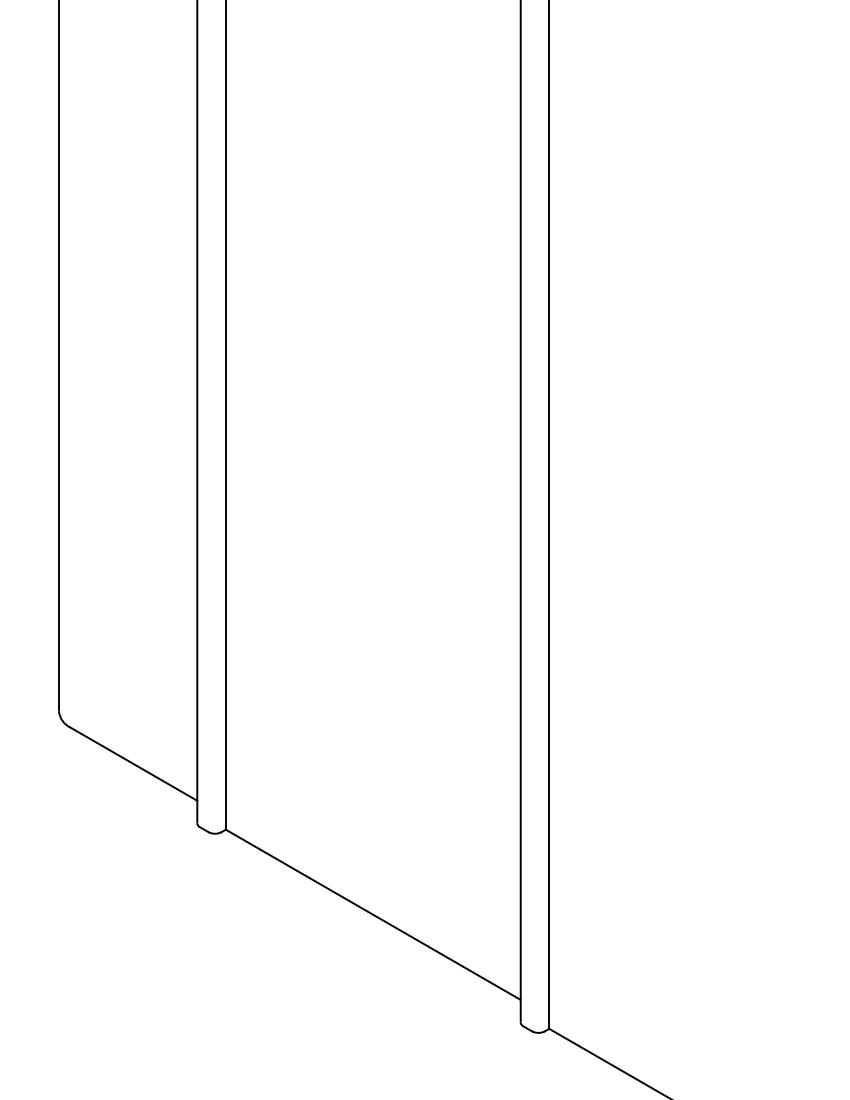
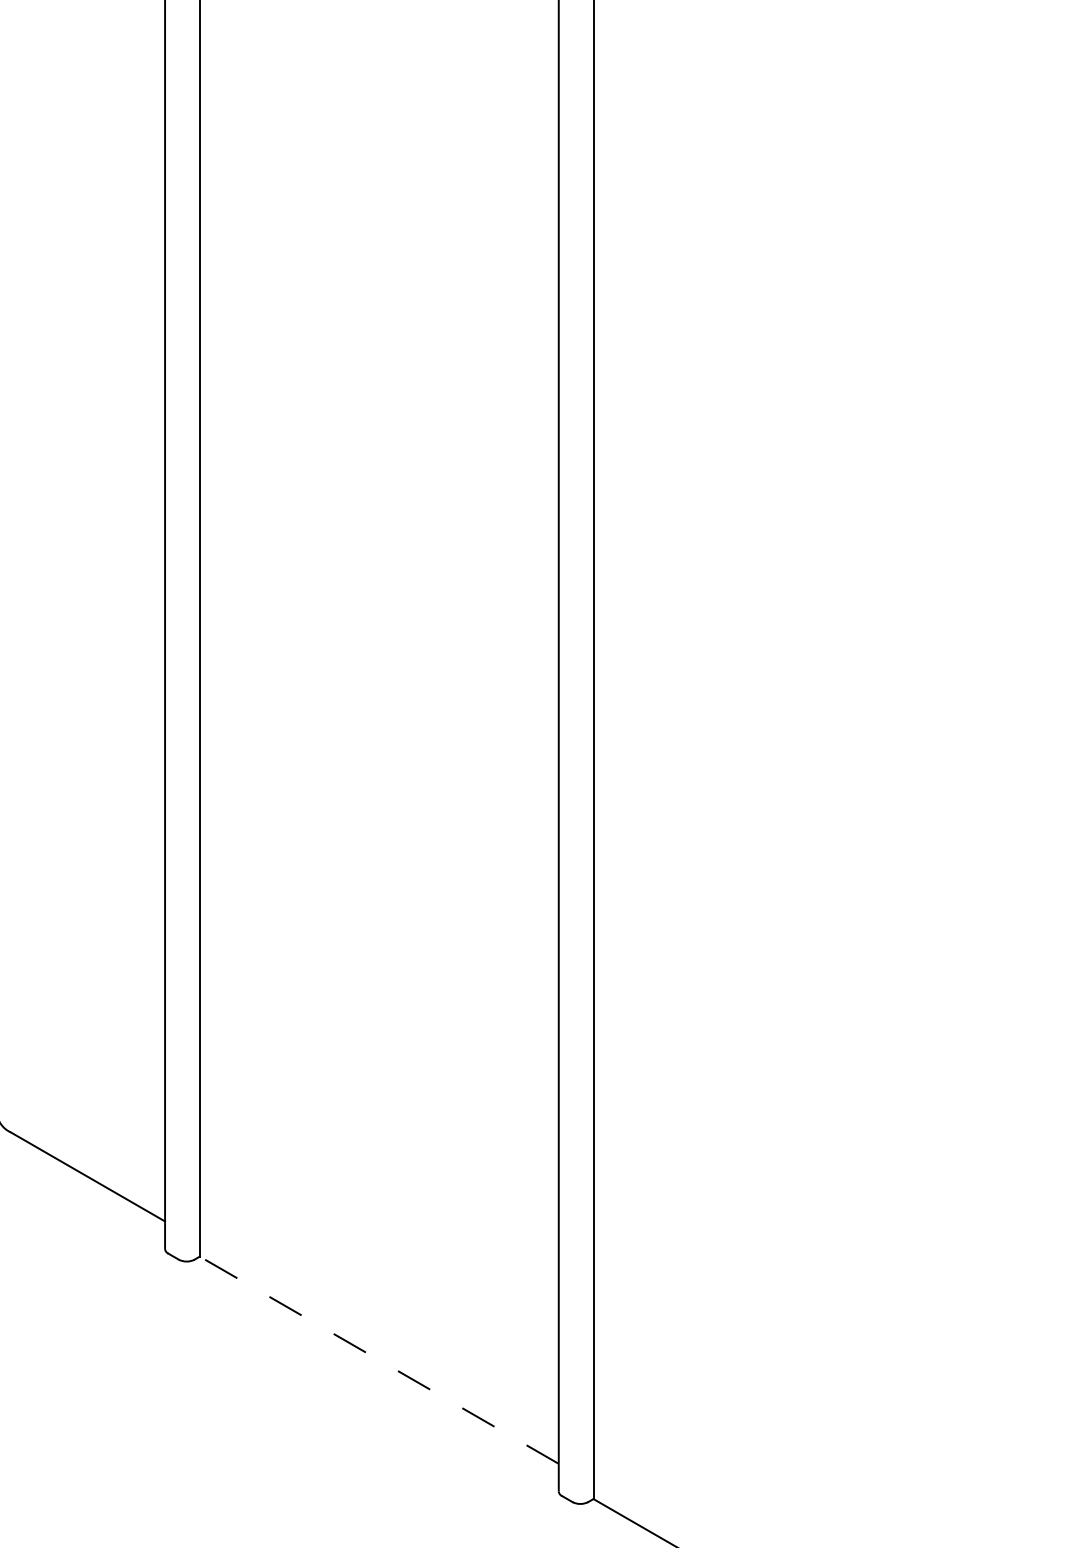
line: (372, 914) -> (378, 1359), solid -> dashed

